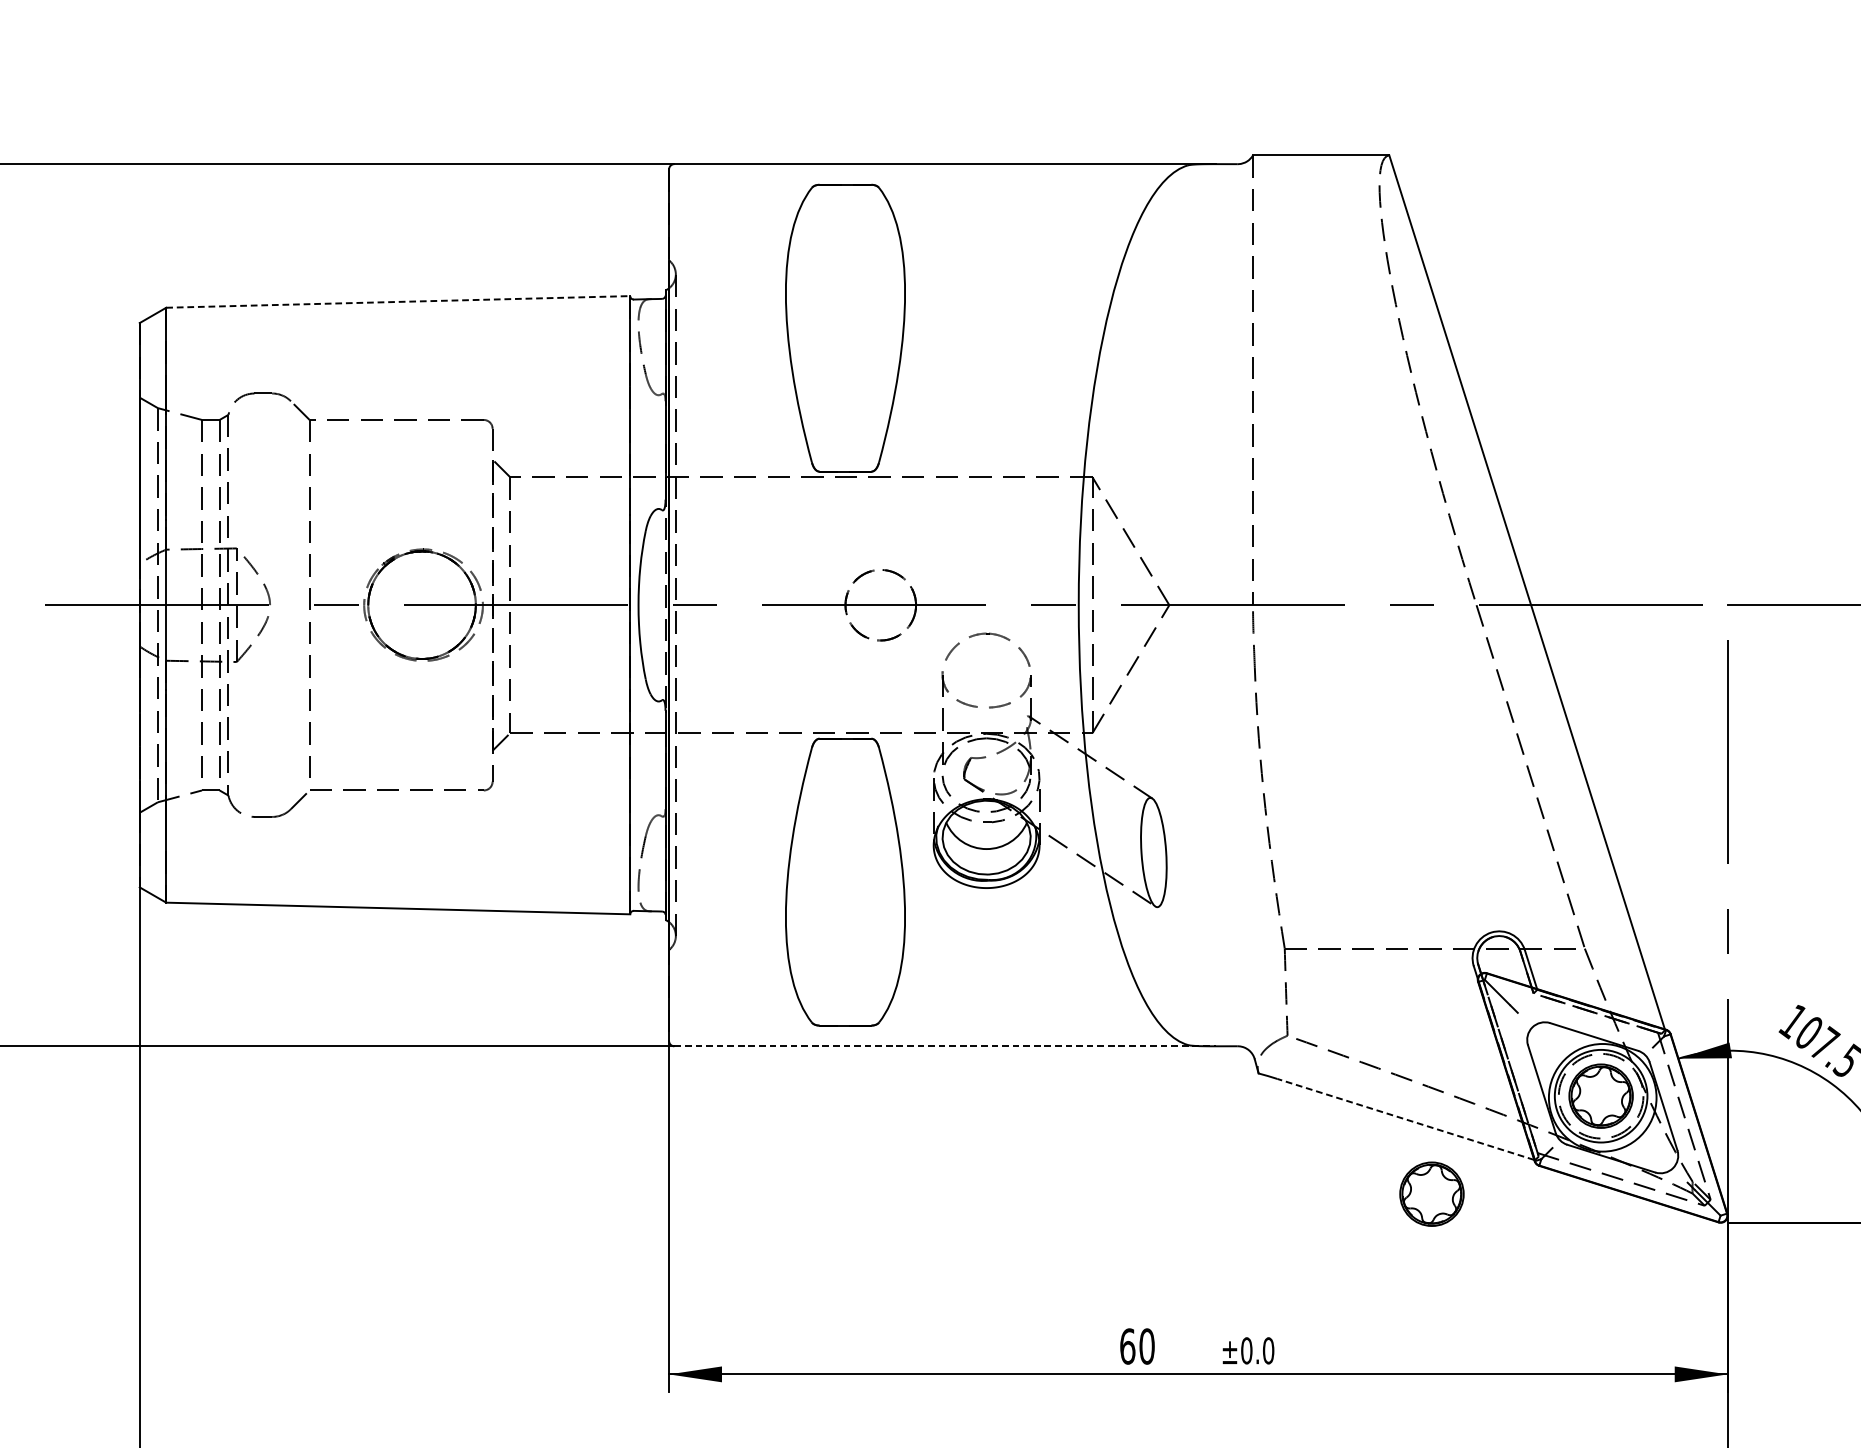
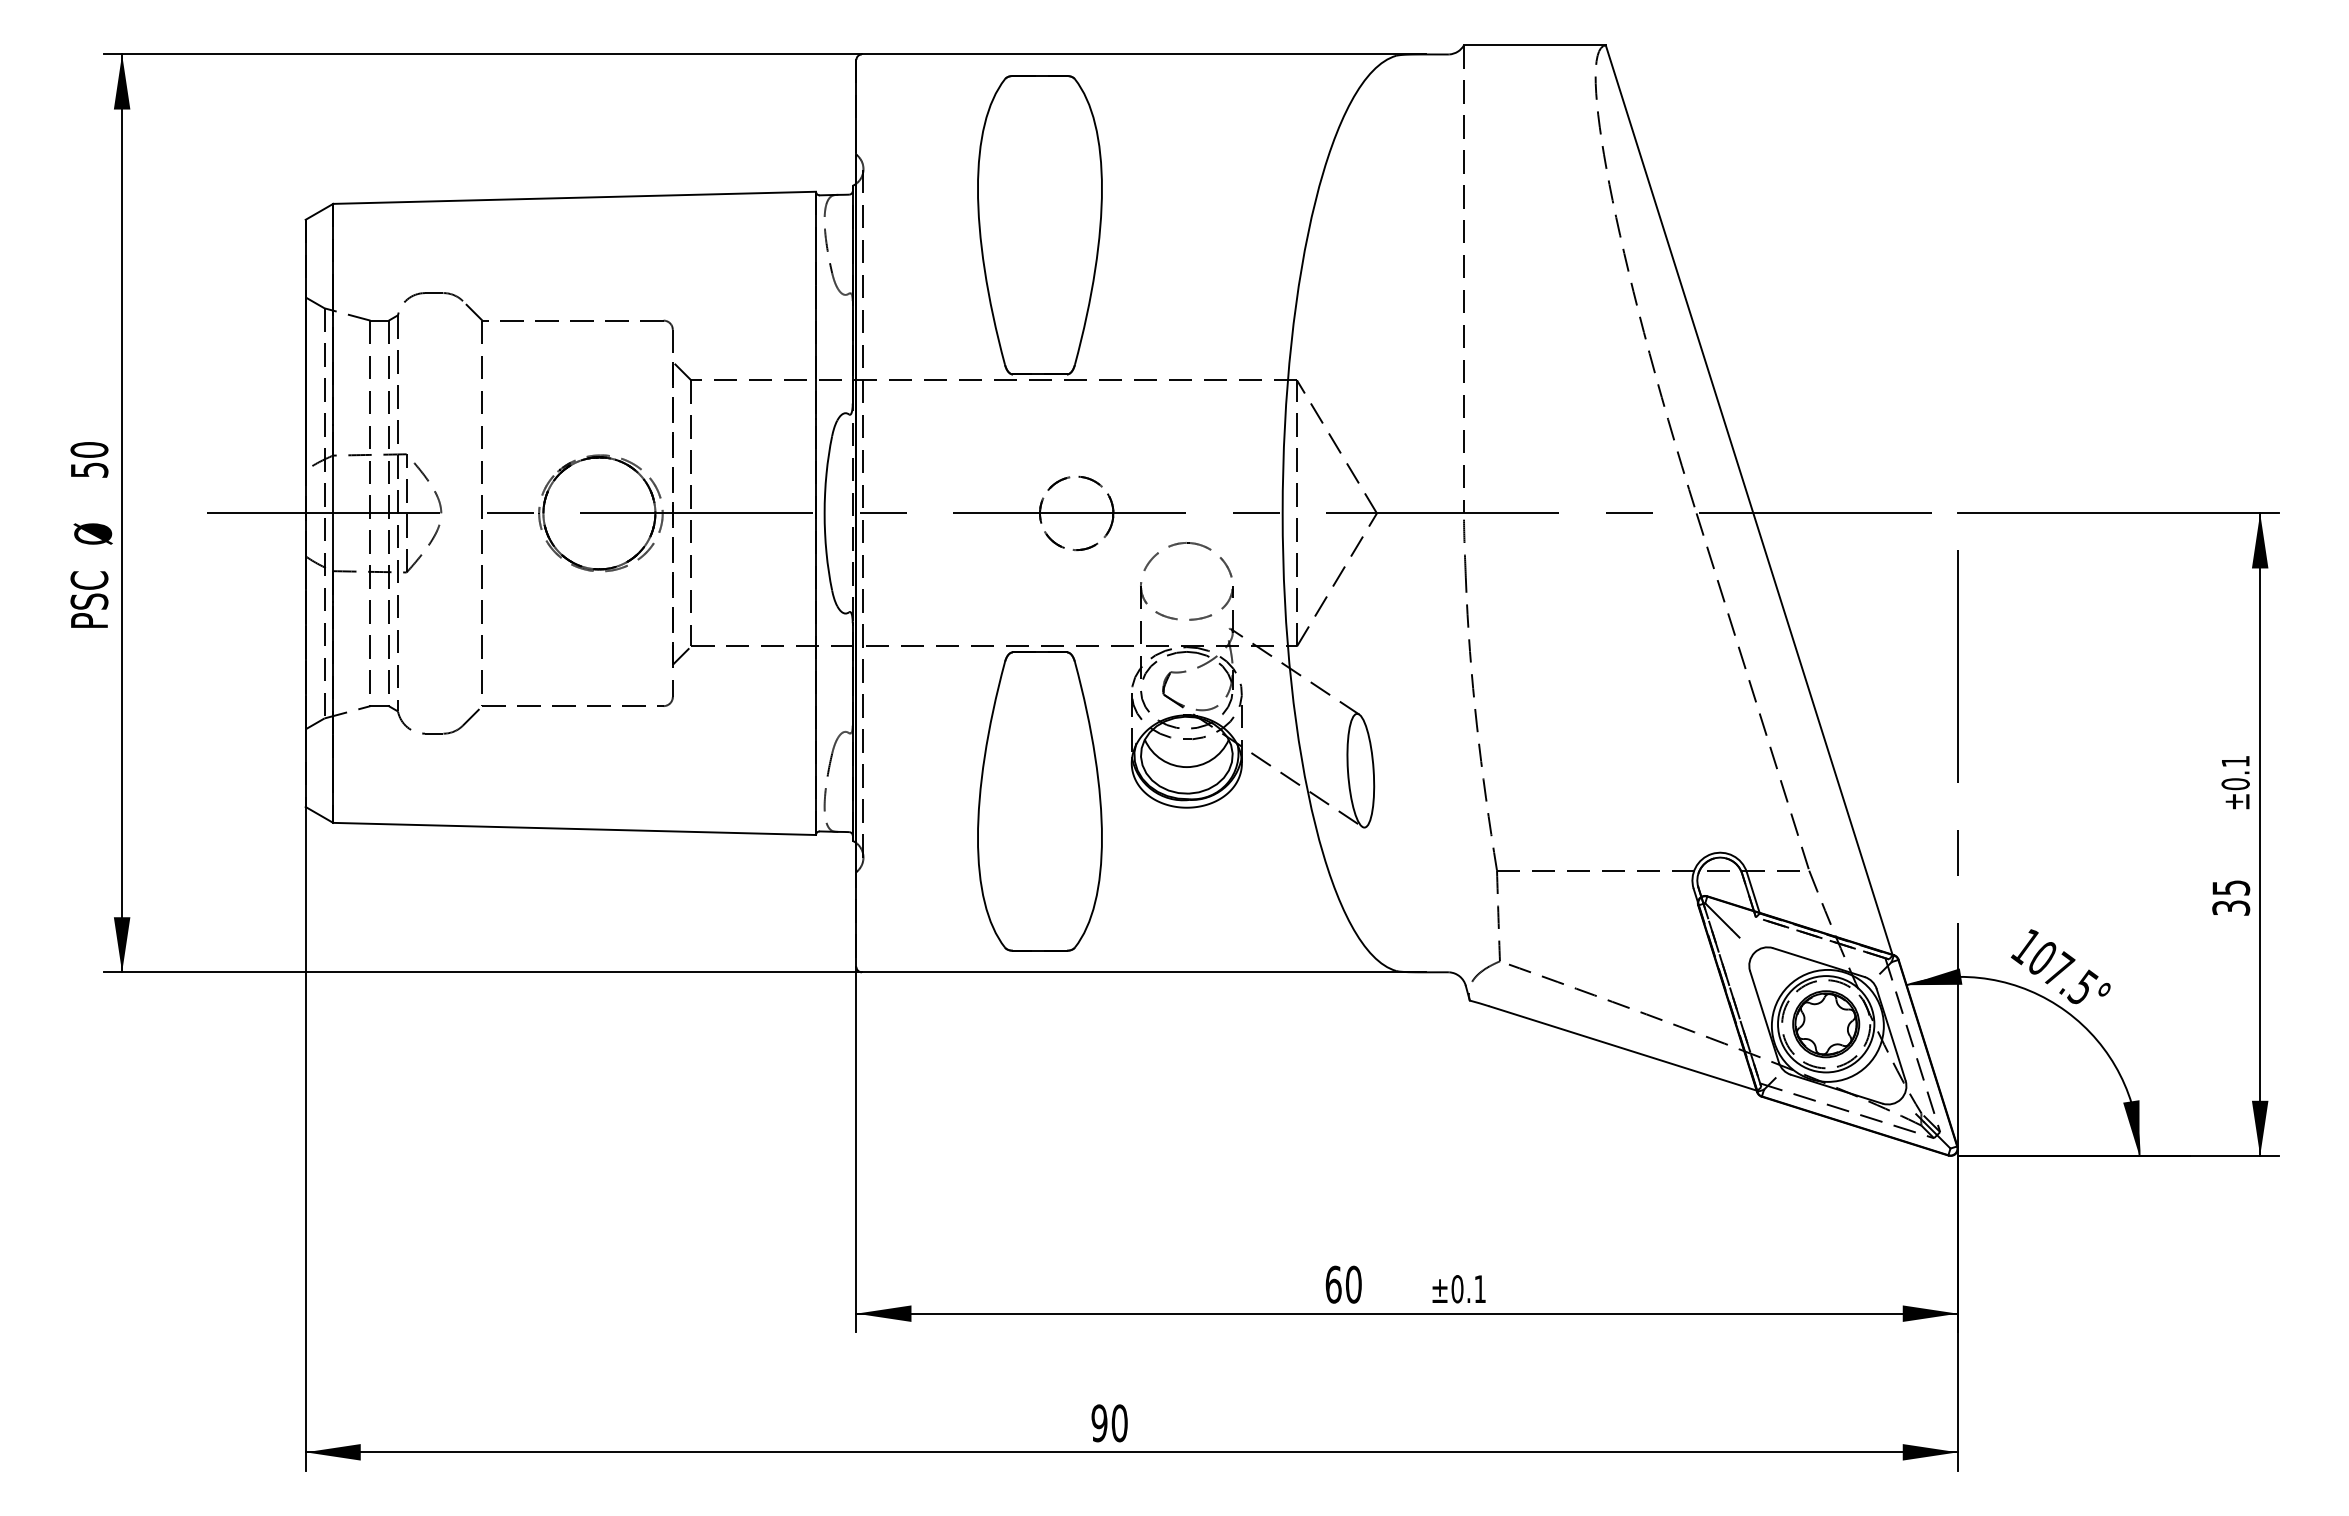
line: (399, 301) -> (575, 197), dashed -> solid
line: (944, 1046) -> (1143, 972), dashed -> solid
line: (1405, 1119) -> (1622, 1048), dashed -> solid
part: (1432, 1194) -> (1650, 1126), removed
text: (1268, 1351) -> (1480, 1289), ±0.0 -> ±0.1

